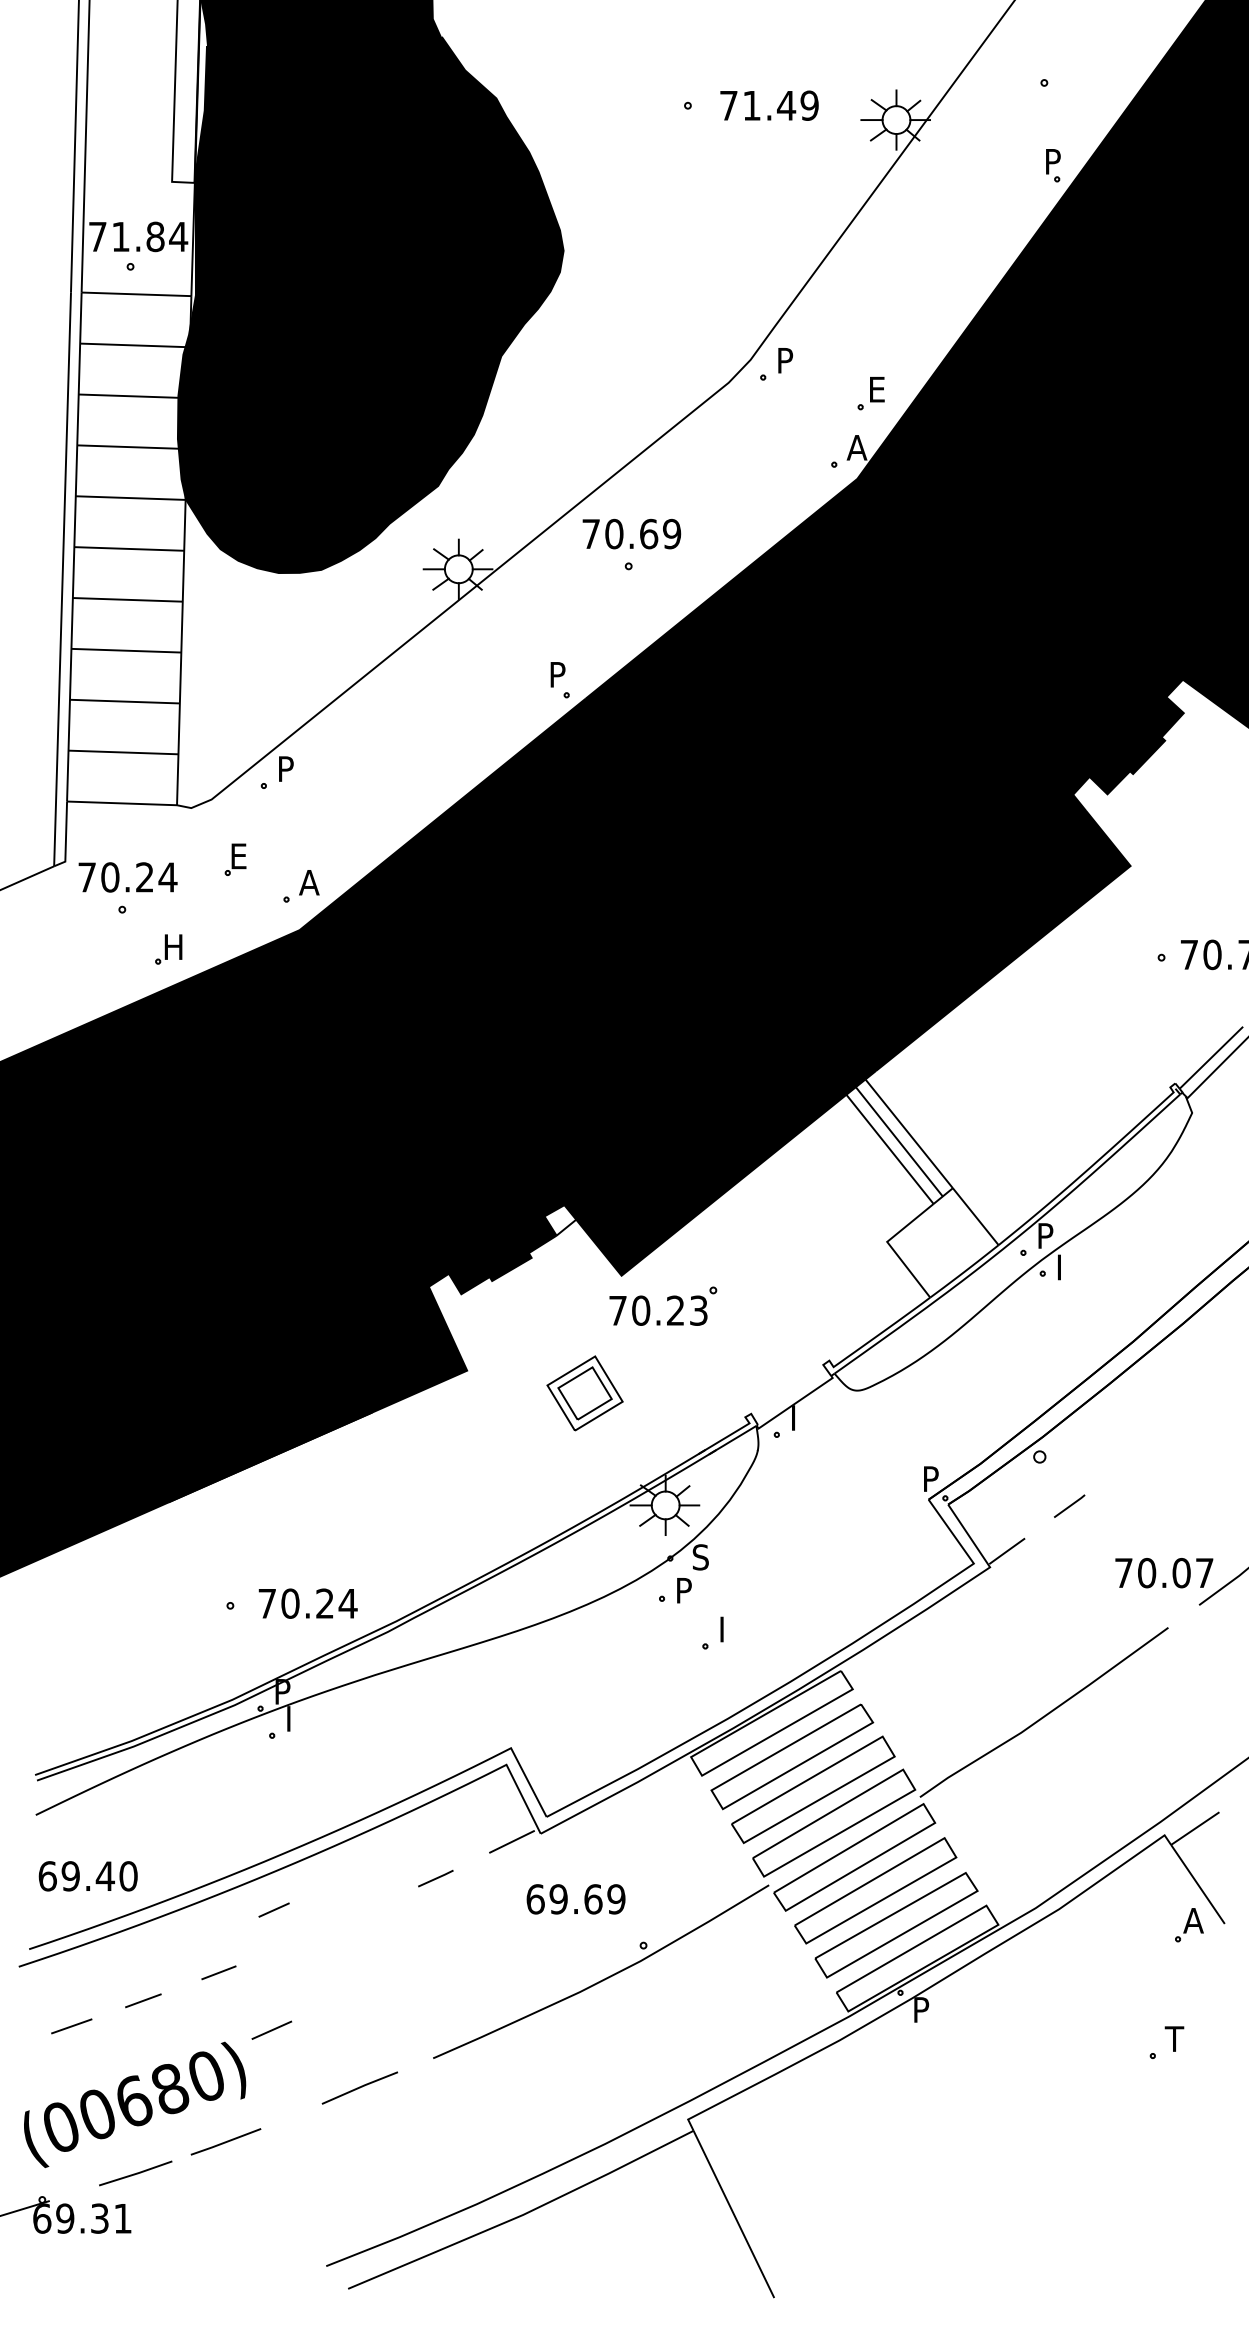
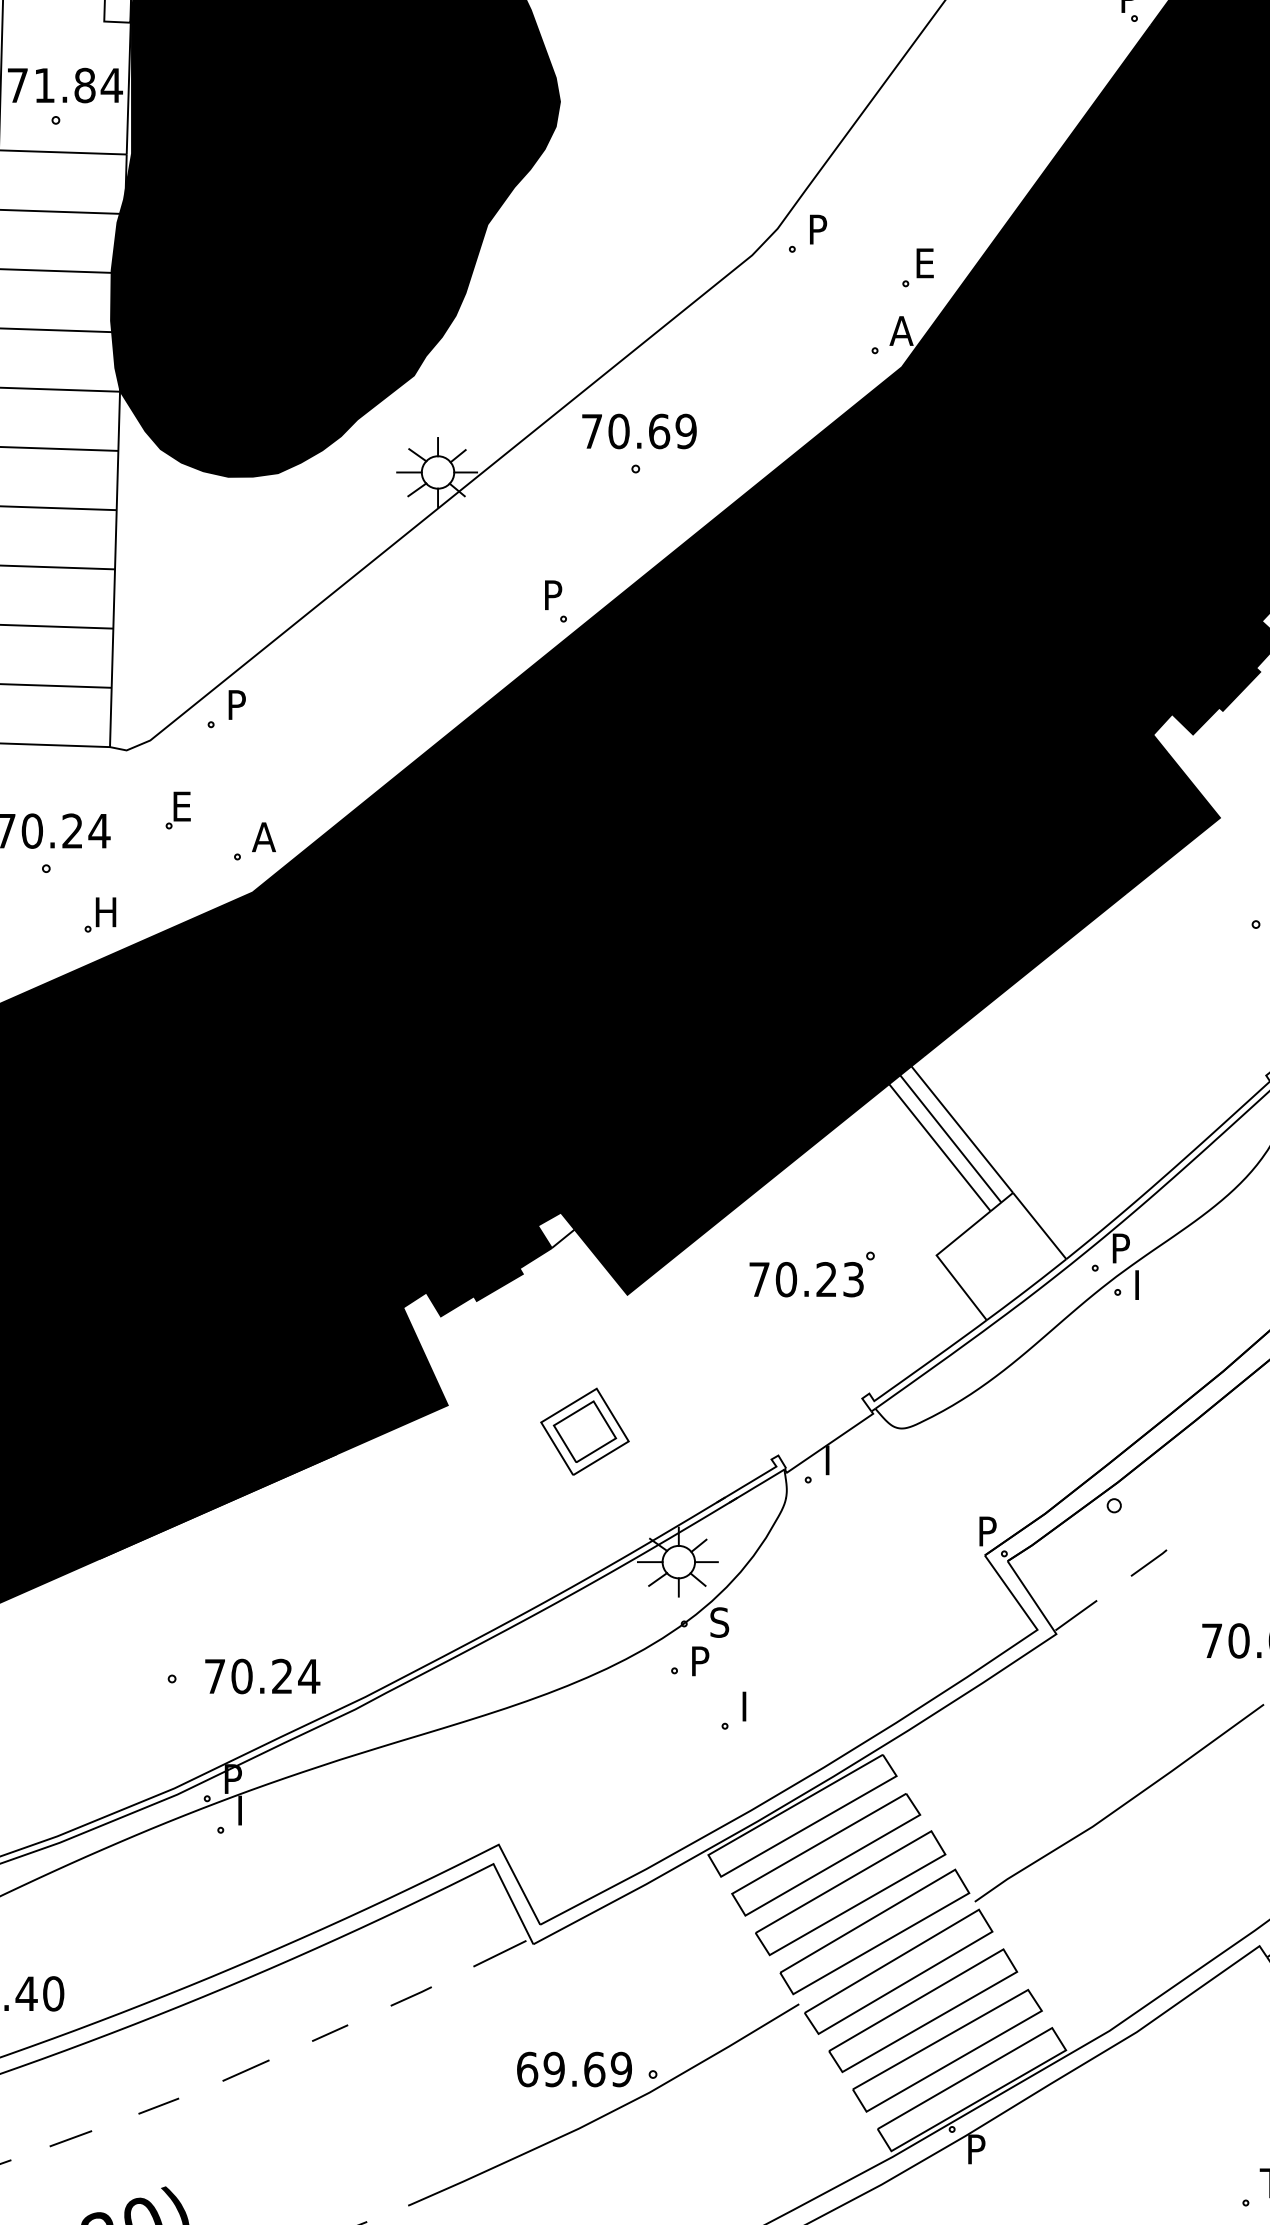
part: (663, 1305) -> (812, 1273), moved
text: (575, 1899) -> (573, 2069), moved
line: (273, 1909) -> (329, 2032), moved
line: (271, 2029) -> (245, 2069), moved

